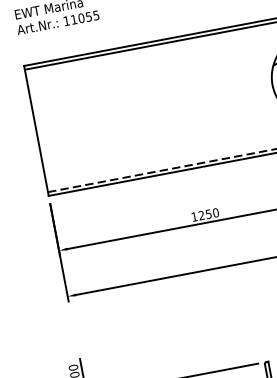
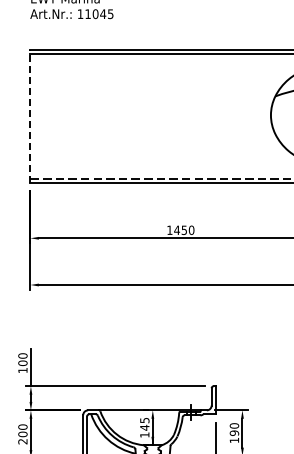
text: (89, 17) -> (103, 14), 11055 -> 11045
line: (36, 129) -> (30, 115), solid -> dashed
text: (201, 214) -> (177, 229), 1250 -> 1450

